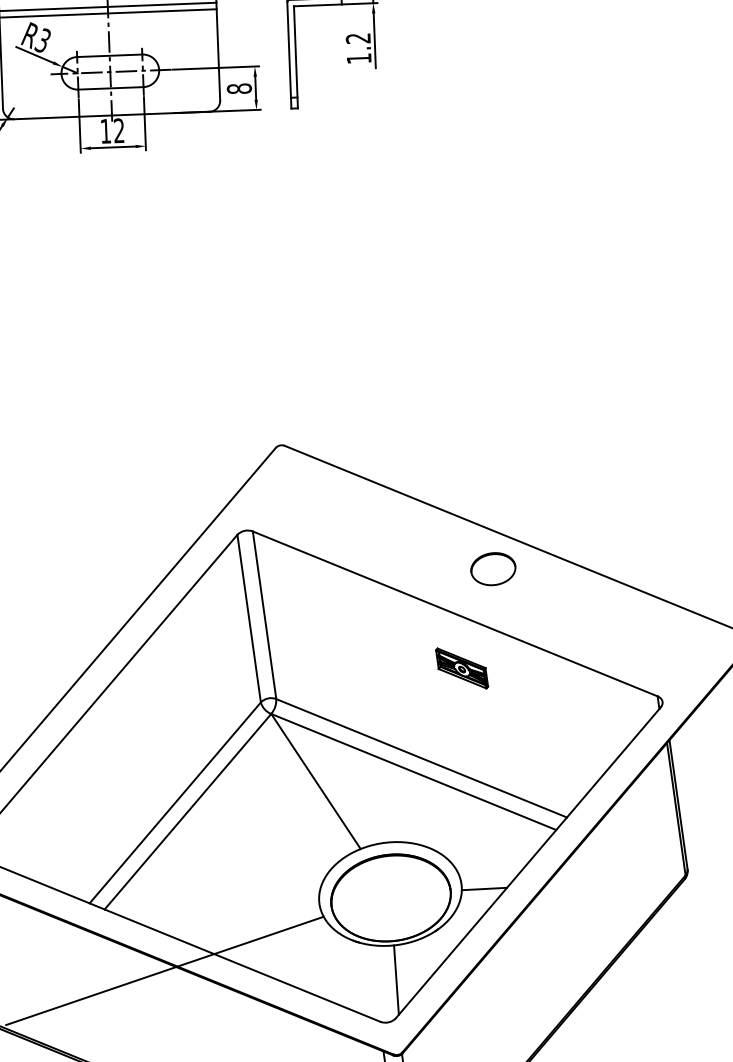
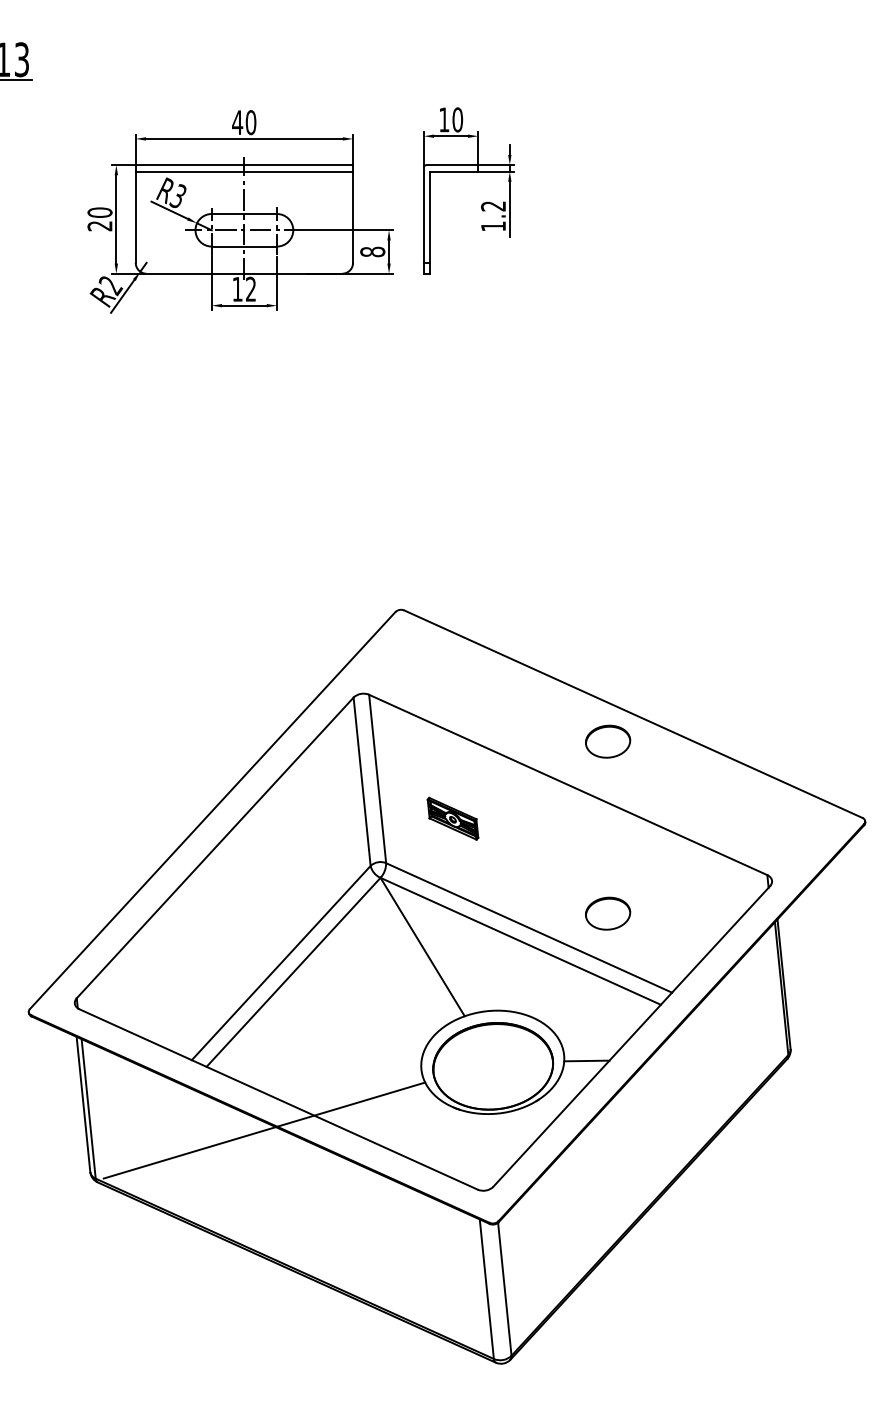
part: (461, 668) -> (452, 818), moved
part: (500, 740) -> (608, 913), added
line: (396, 979) -> (495, 1148), removed

